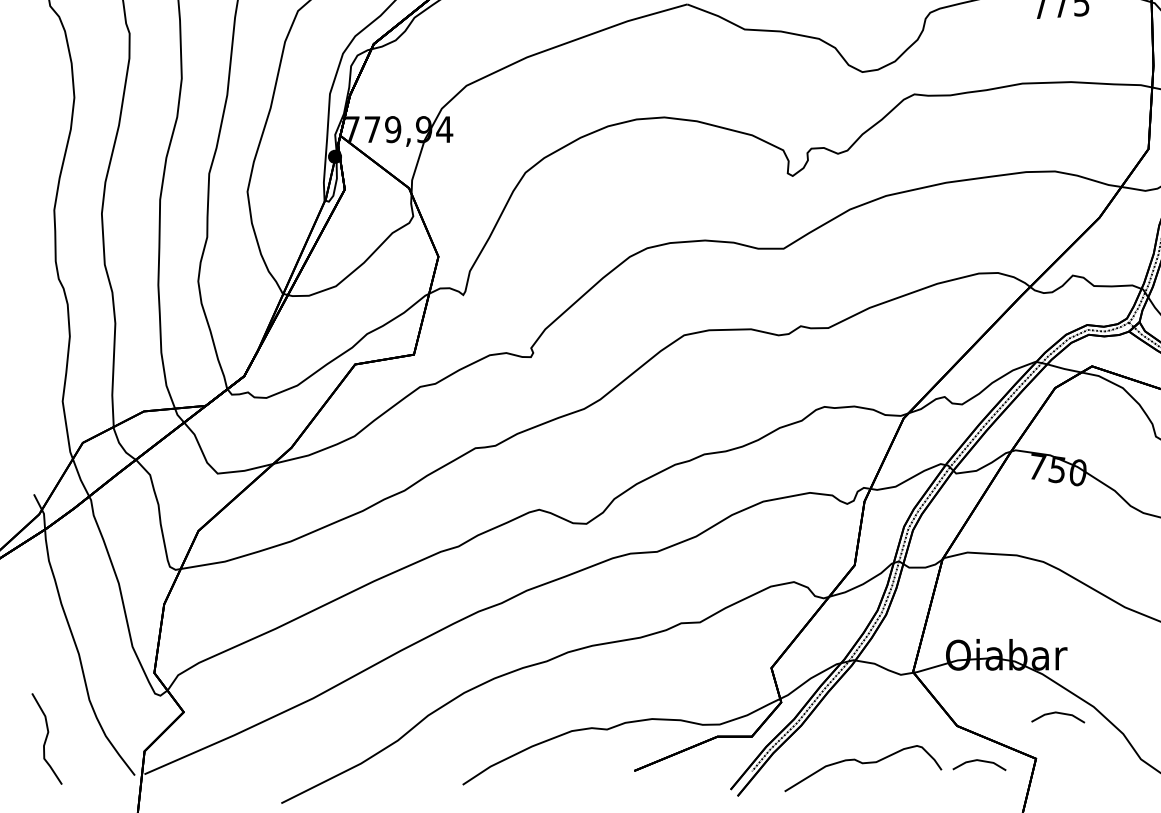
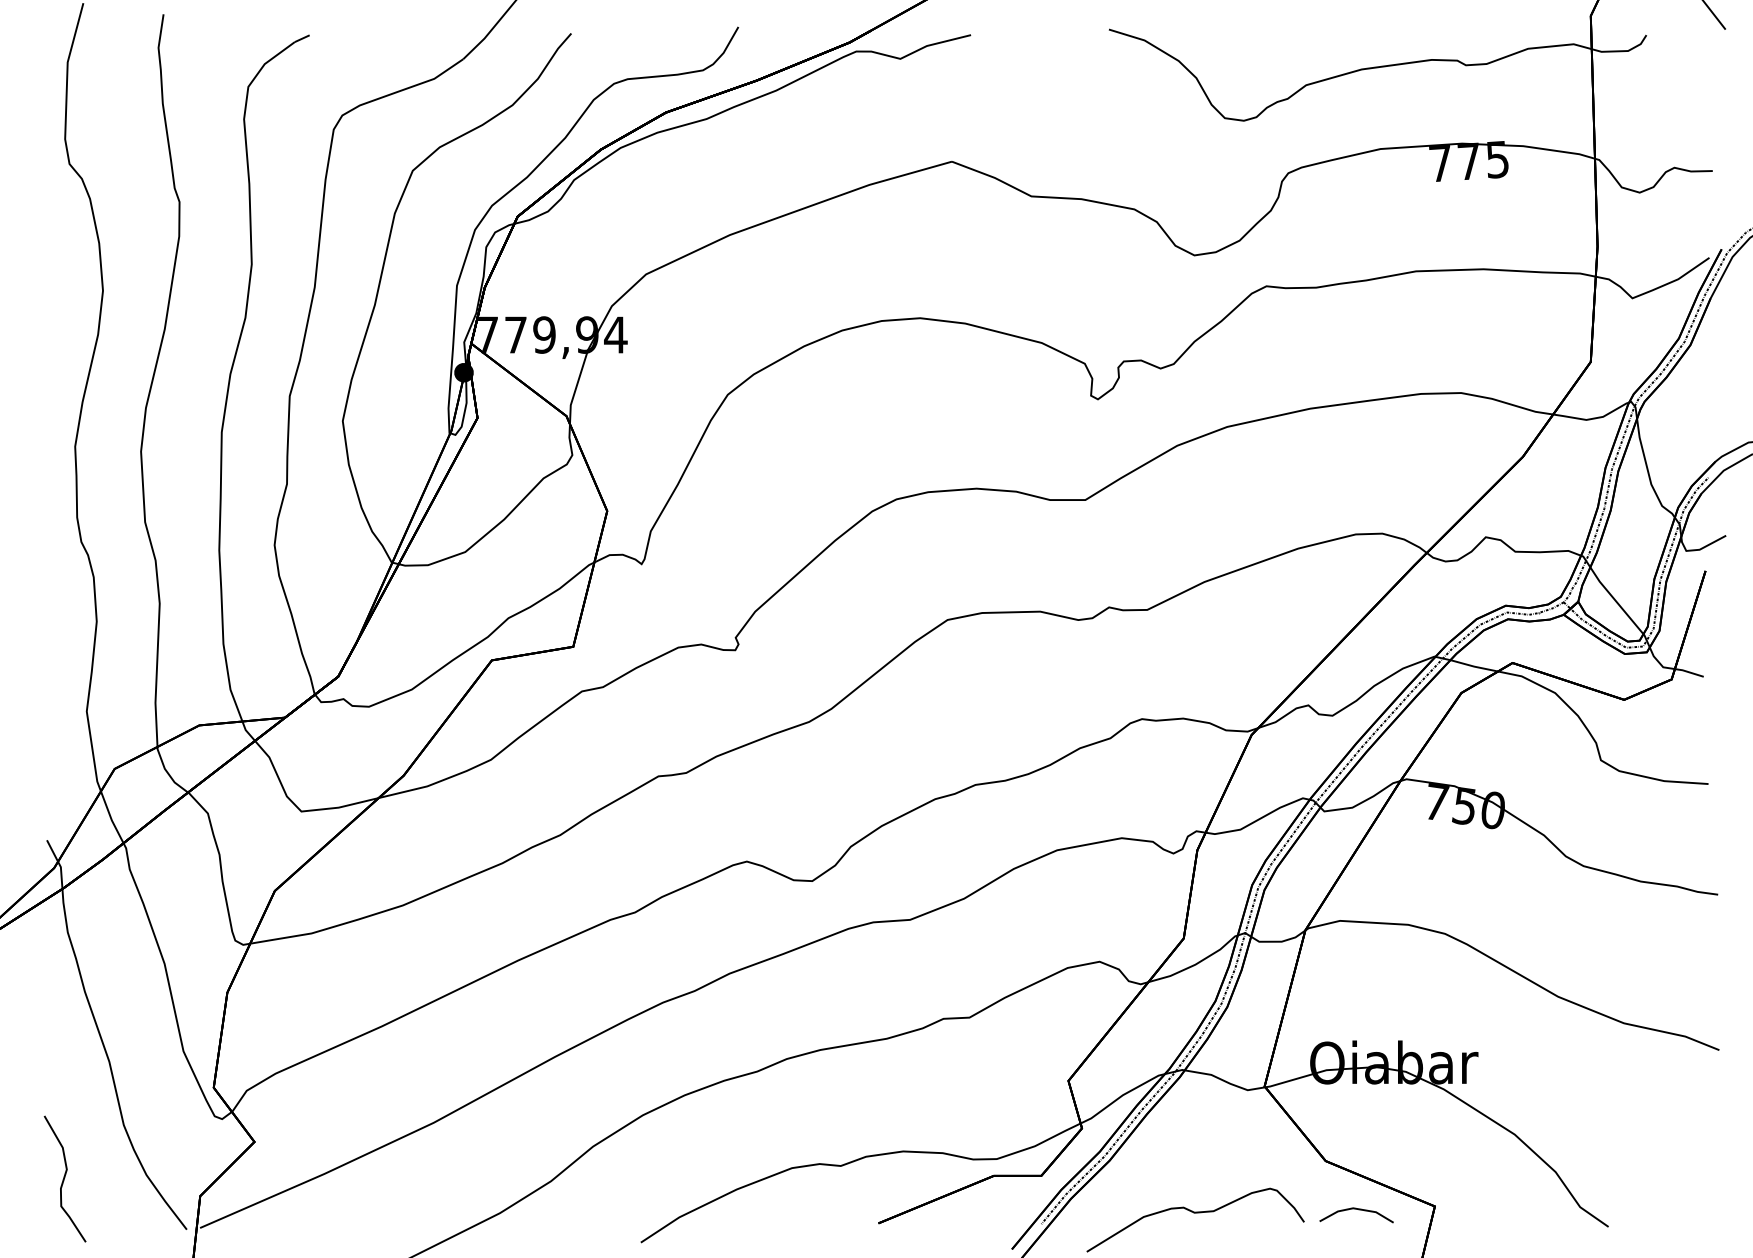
line: (1059, 714) -> (1467, 1144), removed

